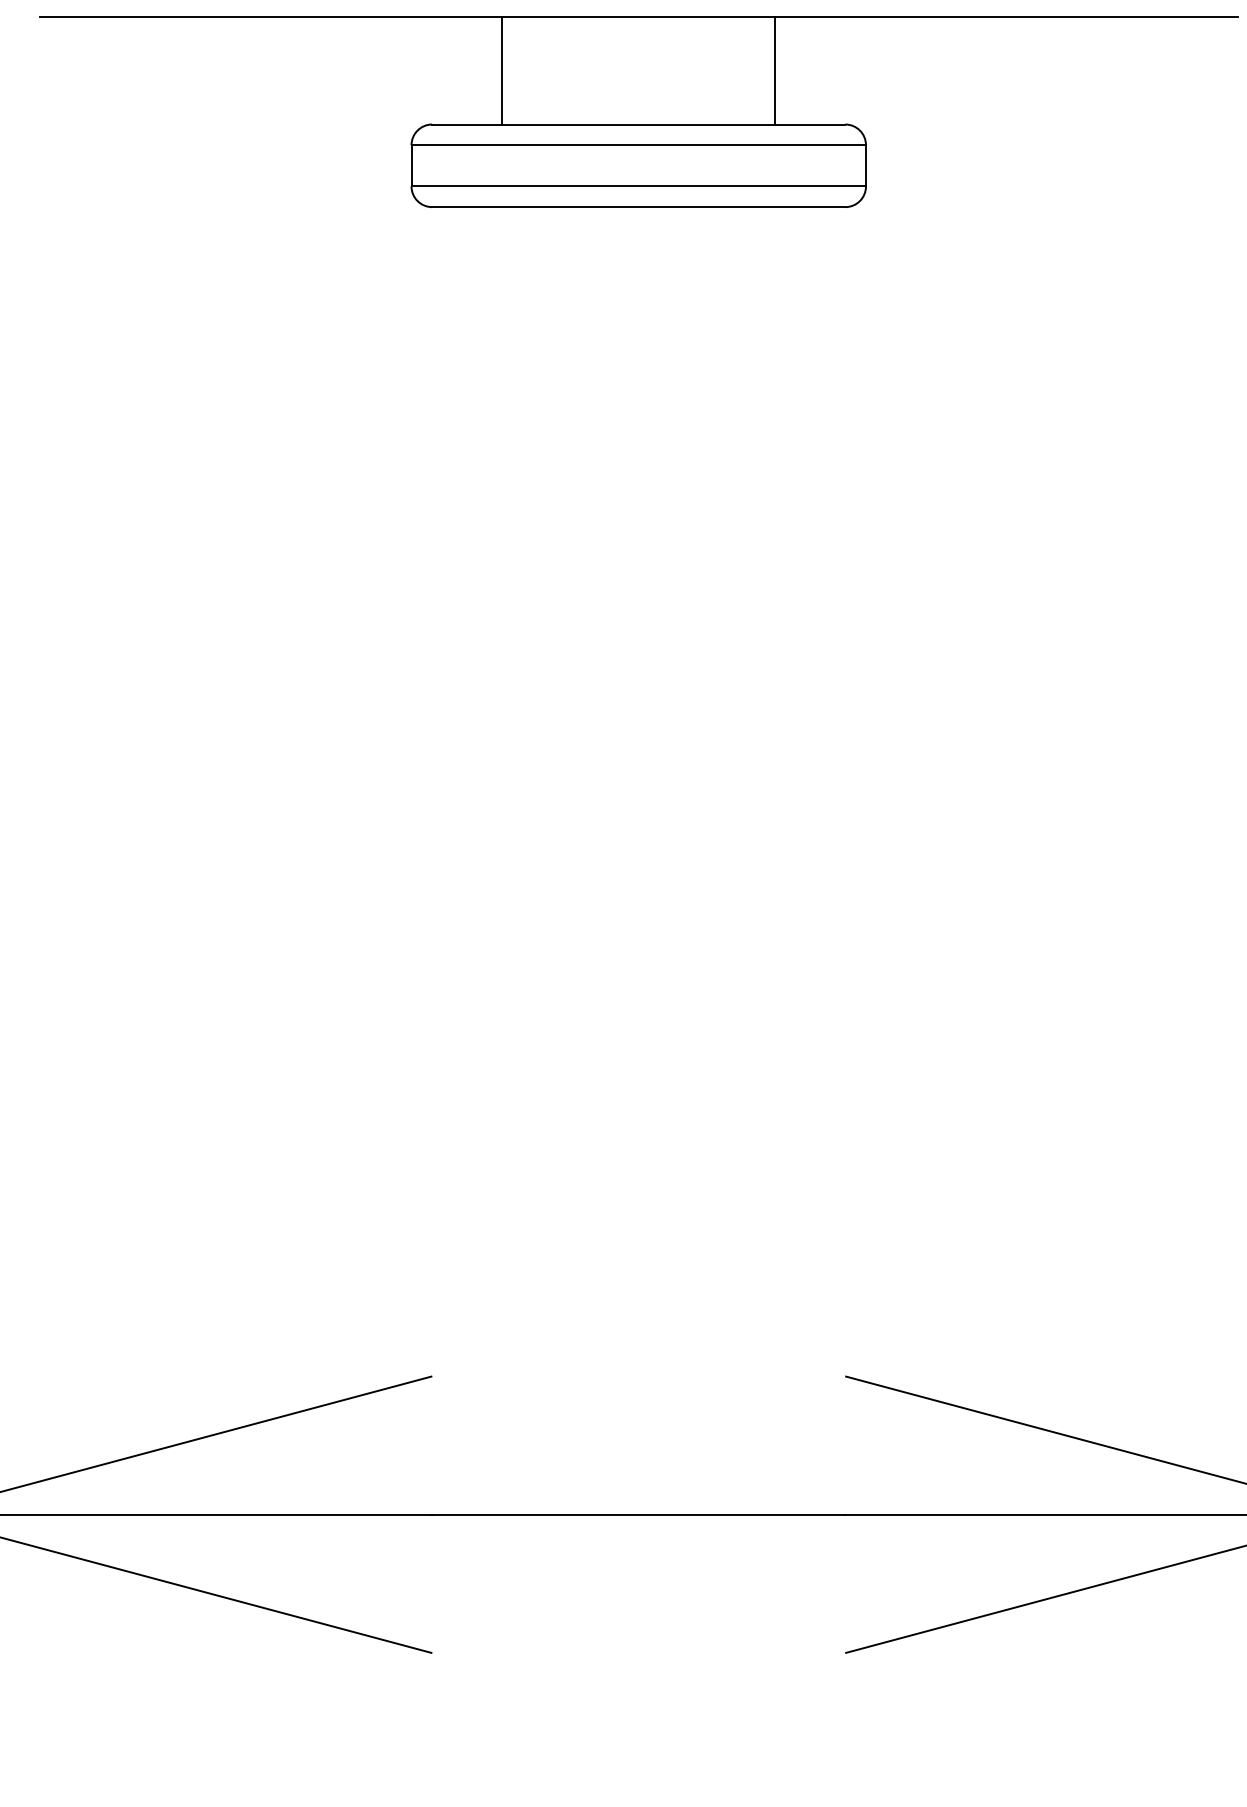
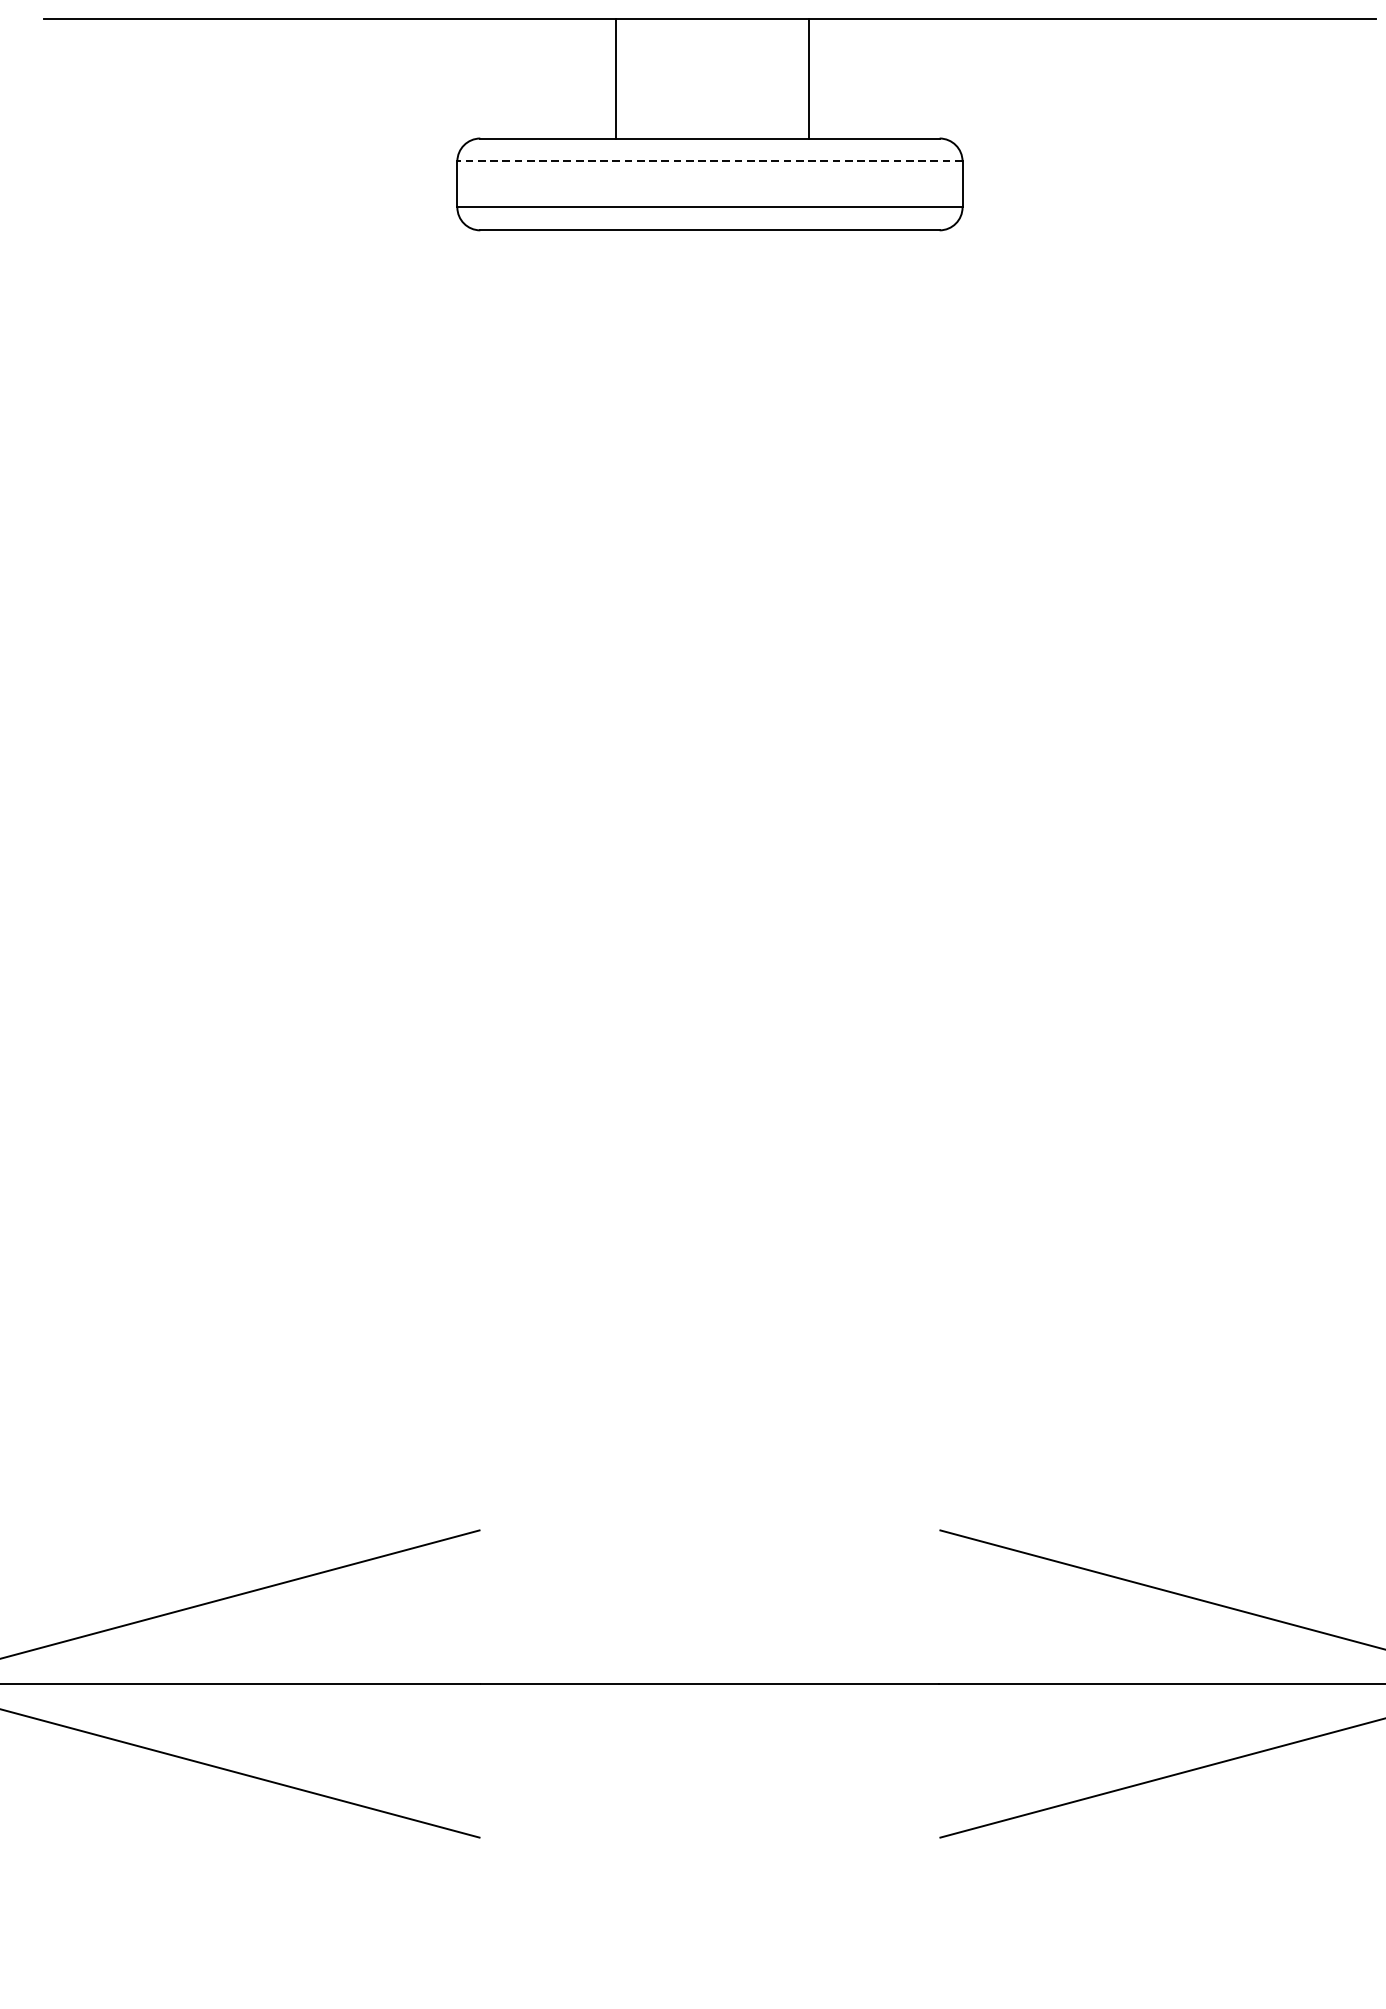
line: (502, 70) -> (616, 78), moved
line: (775, 70) -> (809, 78), moved
line: (638, 145) -> (709, 161), solid -> dashed

